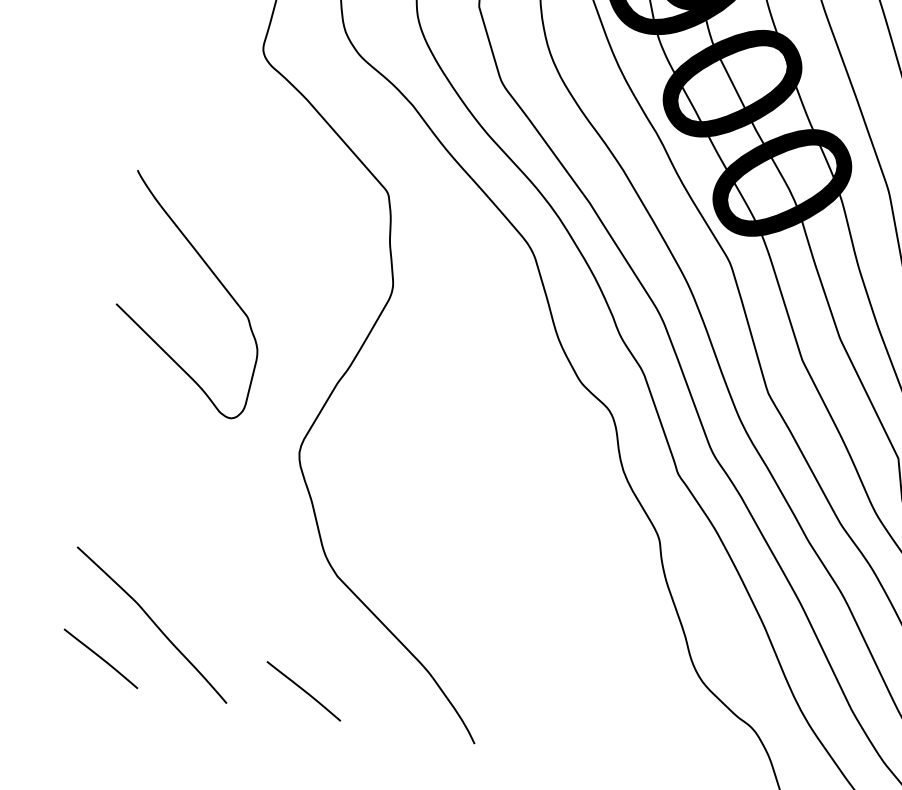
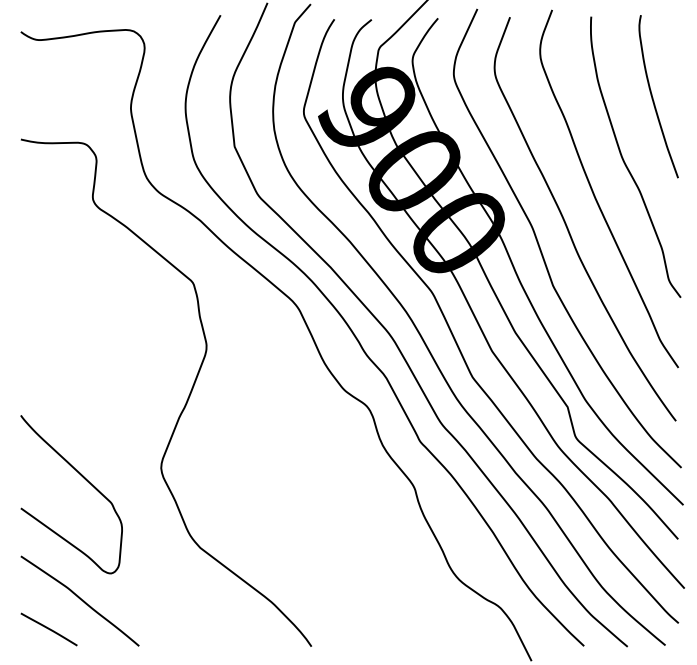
curve: (215, 278) -> (85, 480), moved
line: (302, 691) -> (189, 629), removed

